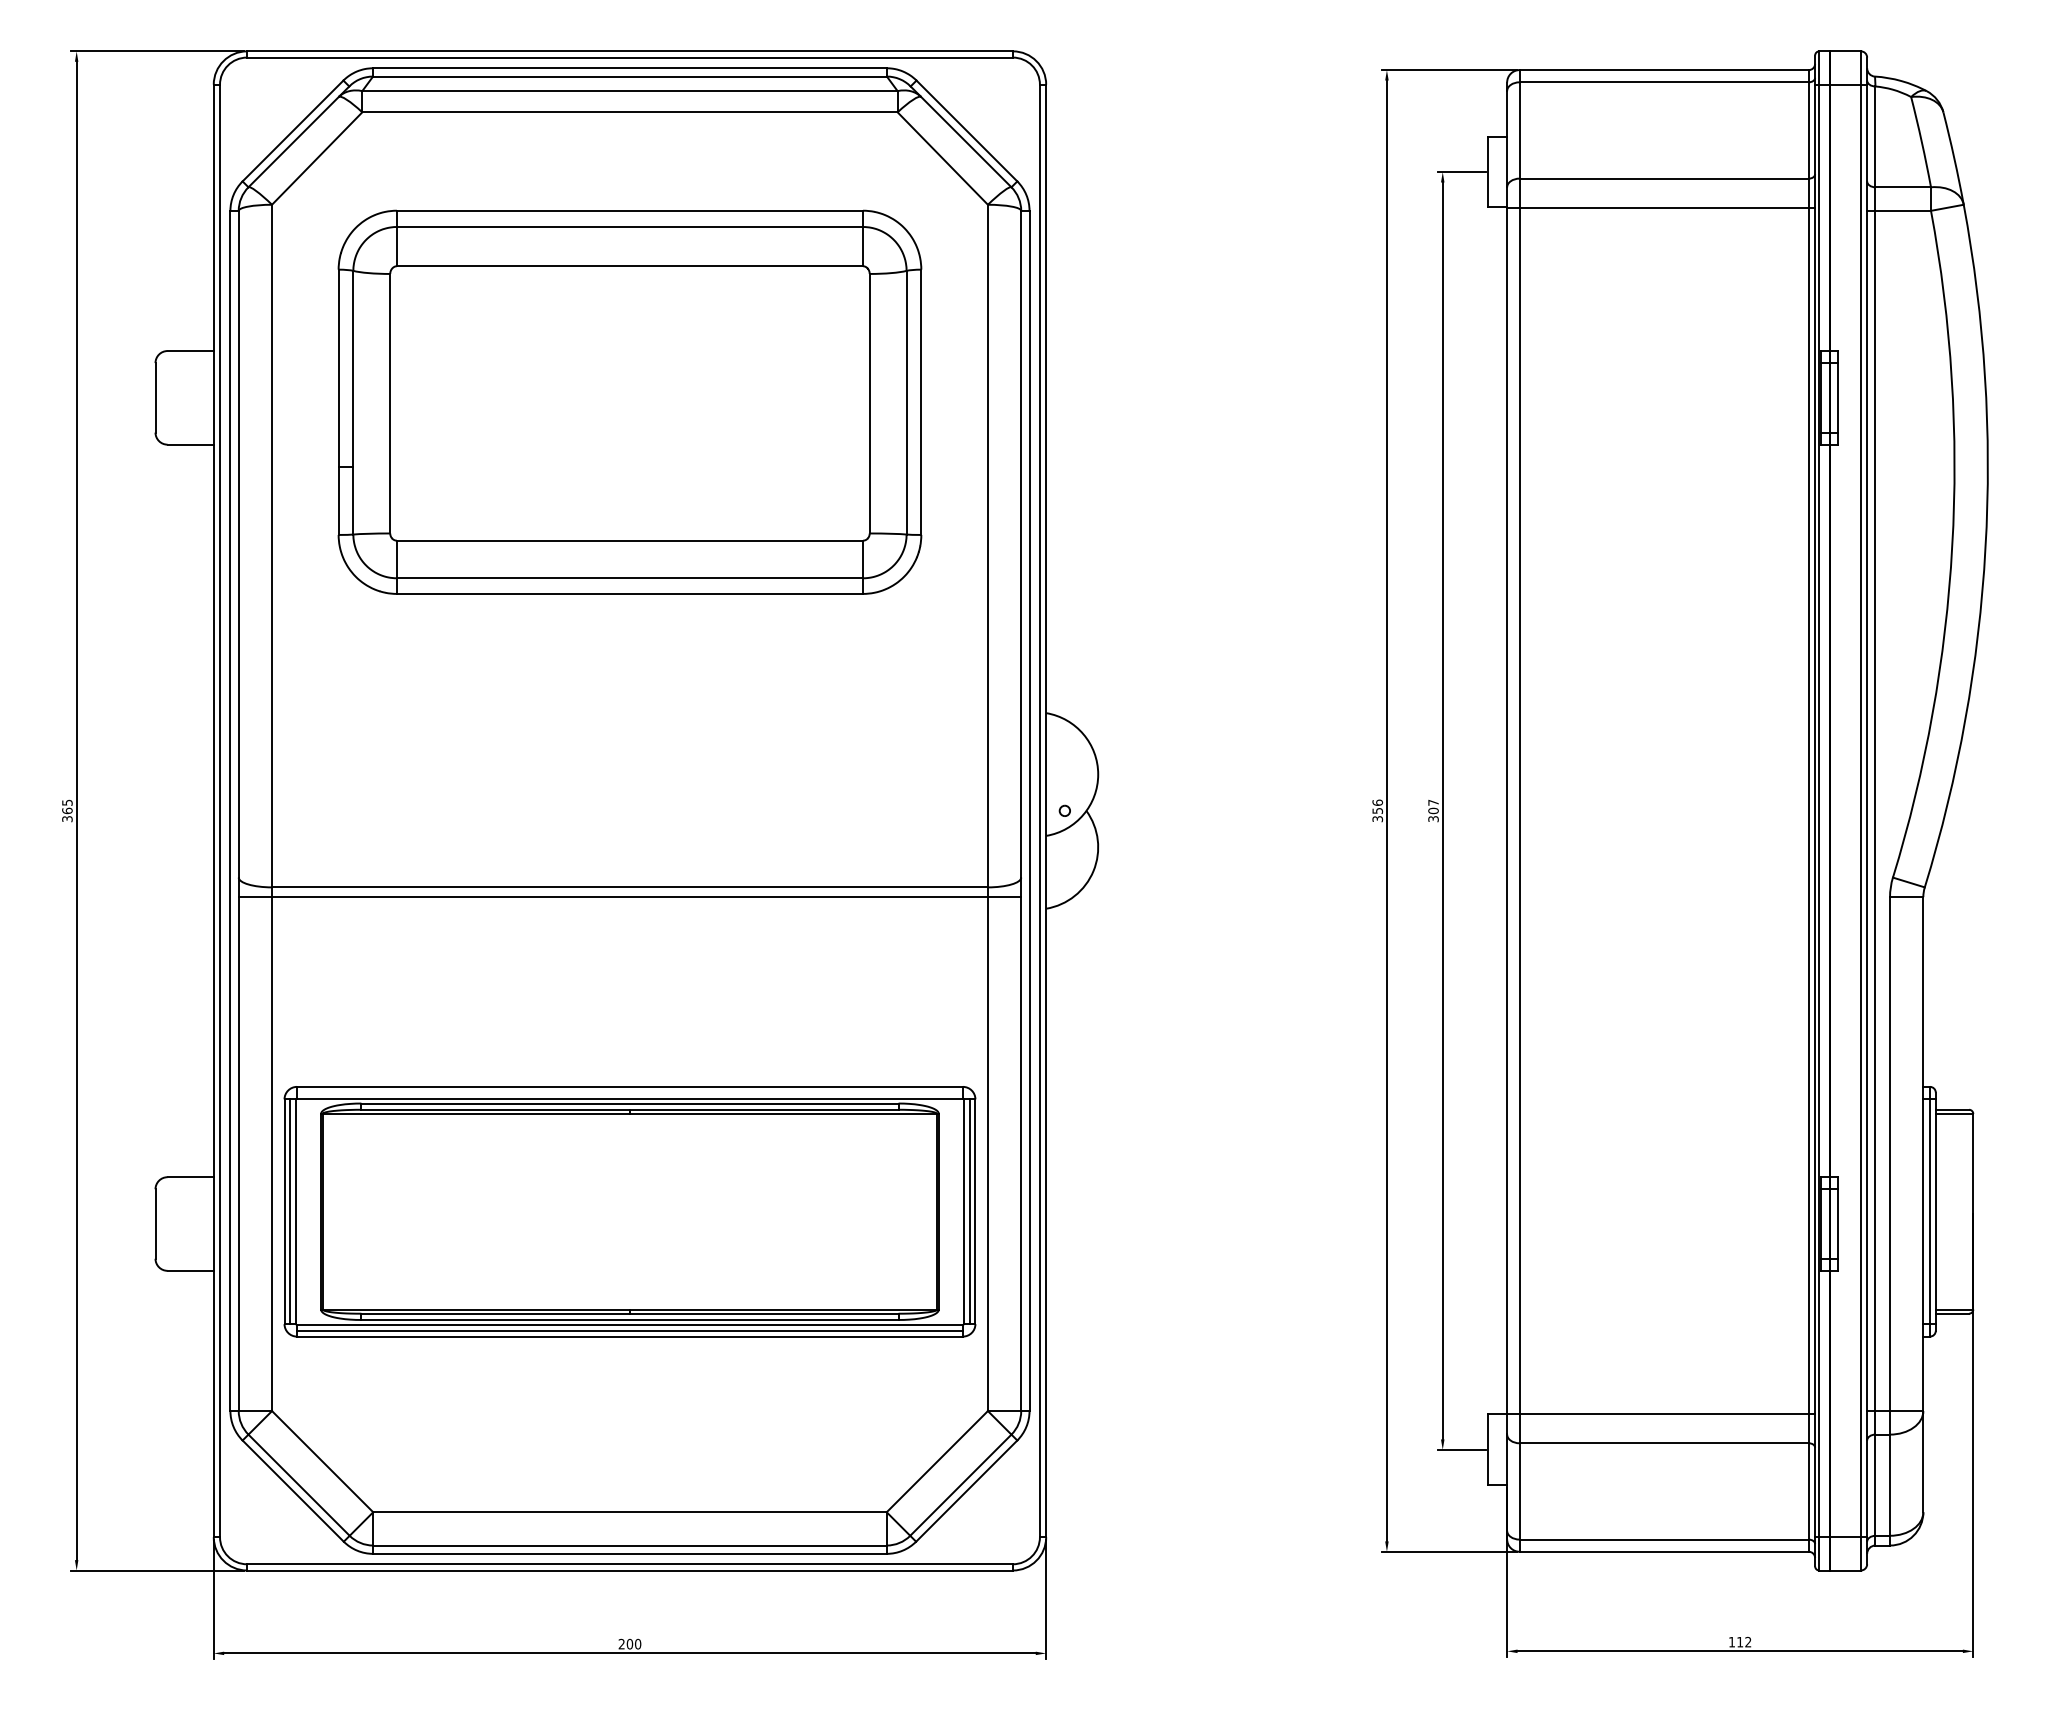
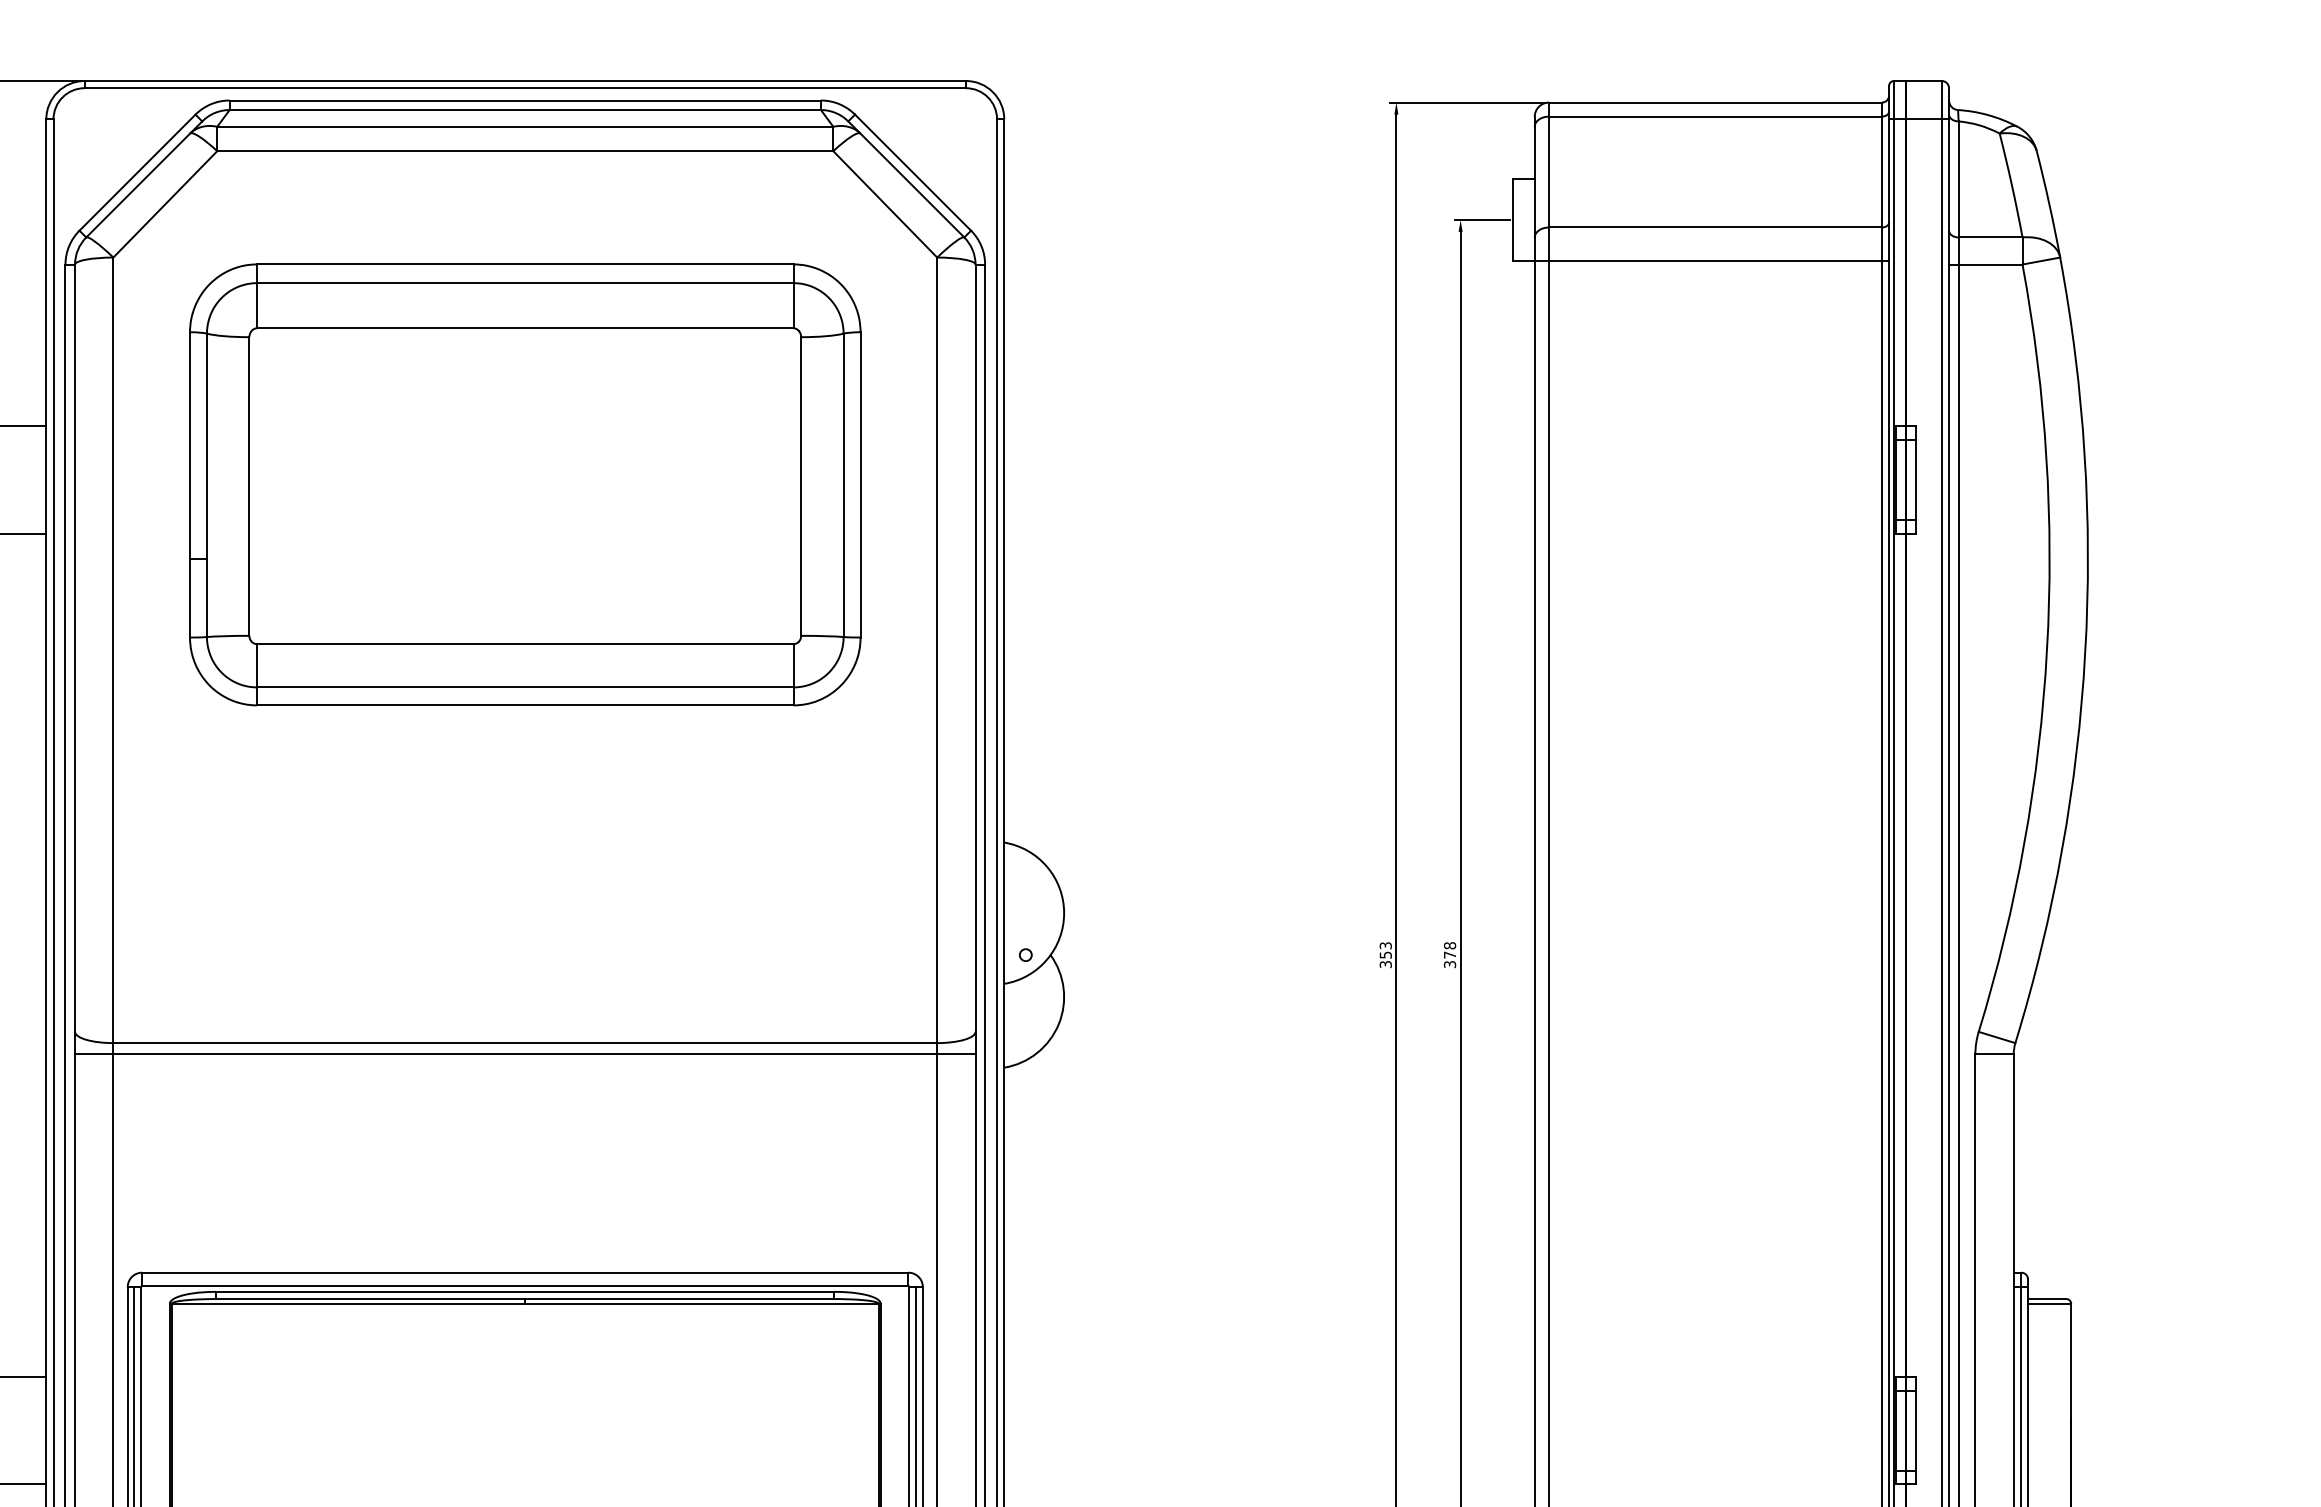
text: (1377, 802) -> (1385, 945), 356 -> 353
text: (1433, 806) -> (1449, 950), 307 -> 378

